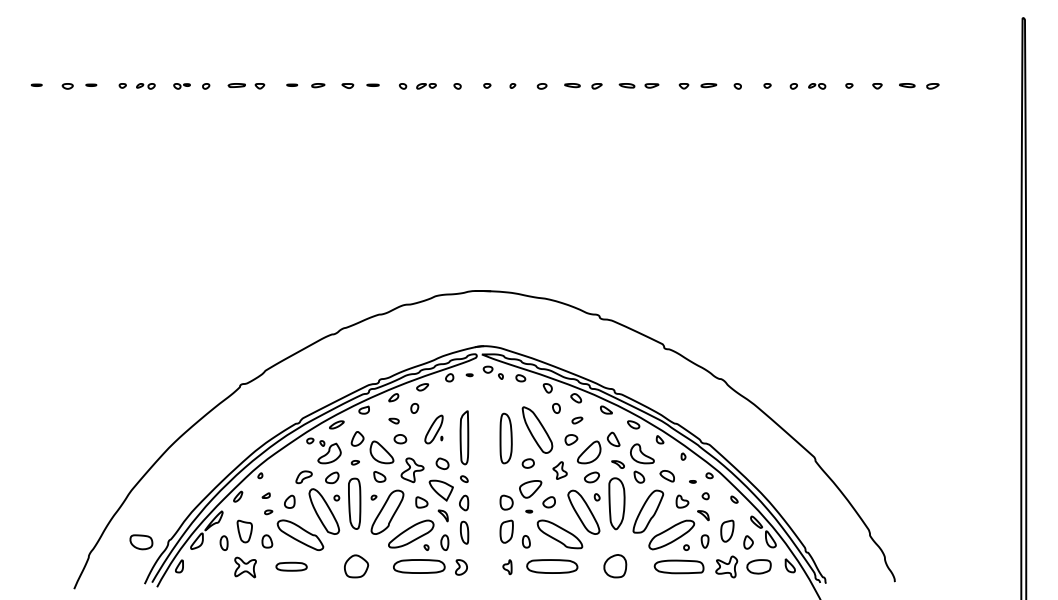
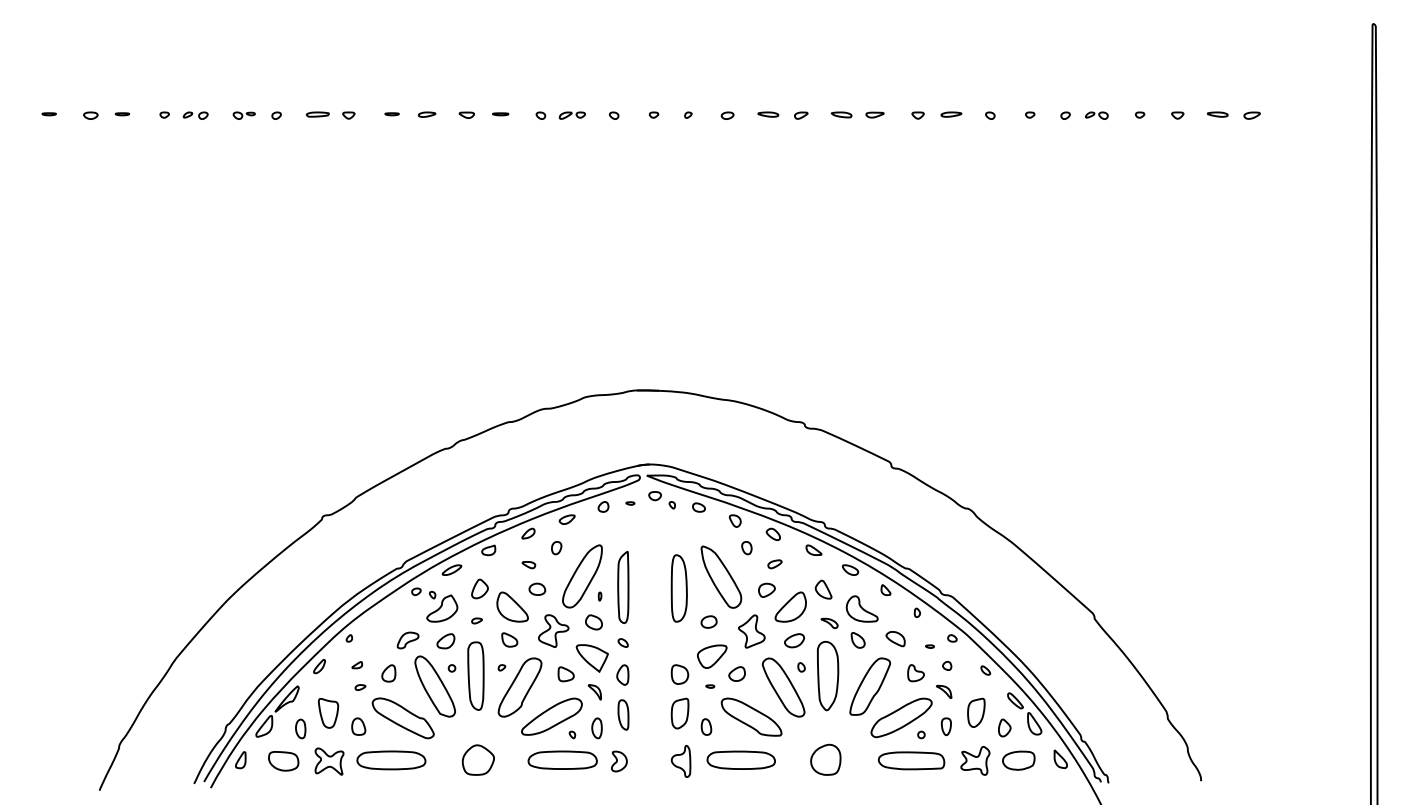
part: (433, 429) -> (581, 576), size x1.67
part: (559, 470) -> (750, 631), size x1.43
part: (141, 542) -> (283, 761), moved
part: (291, 566) -> (391, 760), size x1.67
part: (507, 566) -> (681, 760), size x1.67

